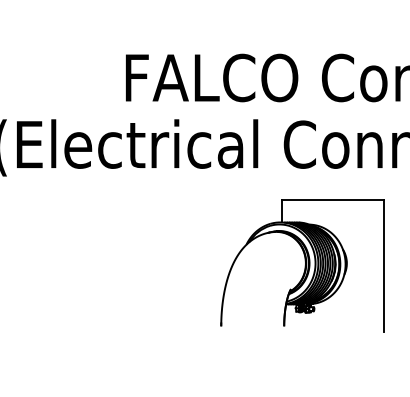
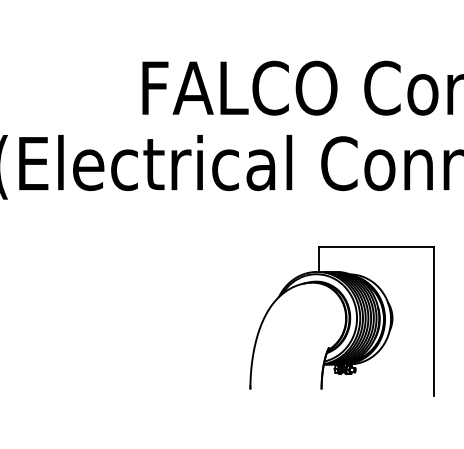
part: (302, 265) -> (342, 320), moved

